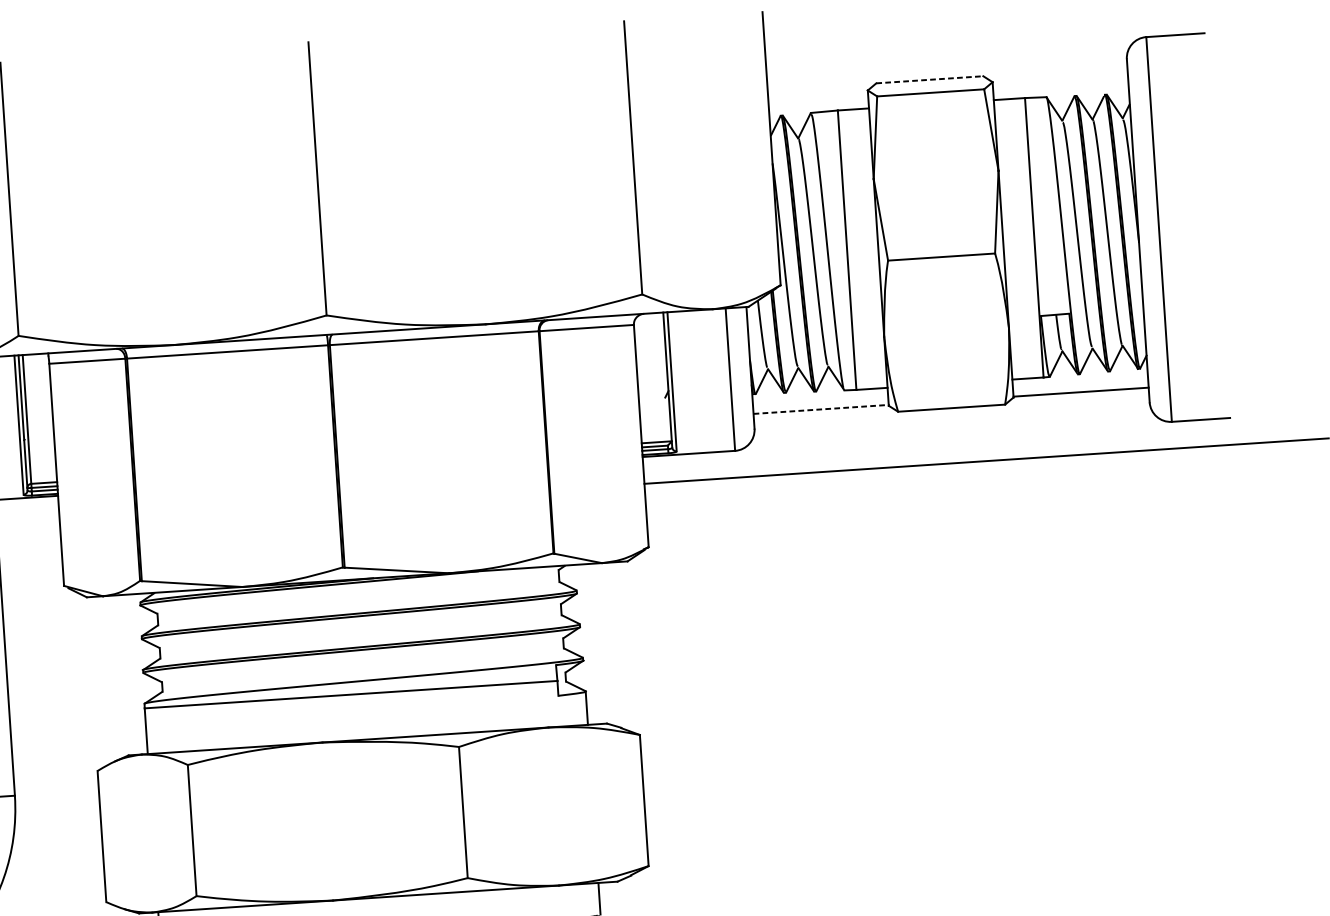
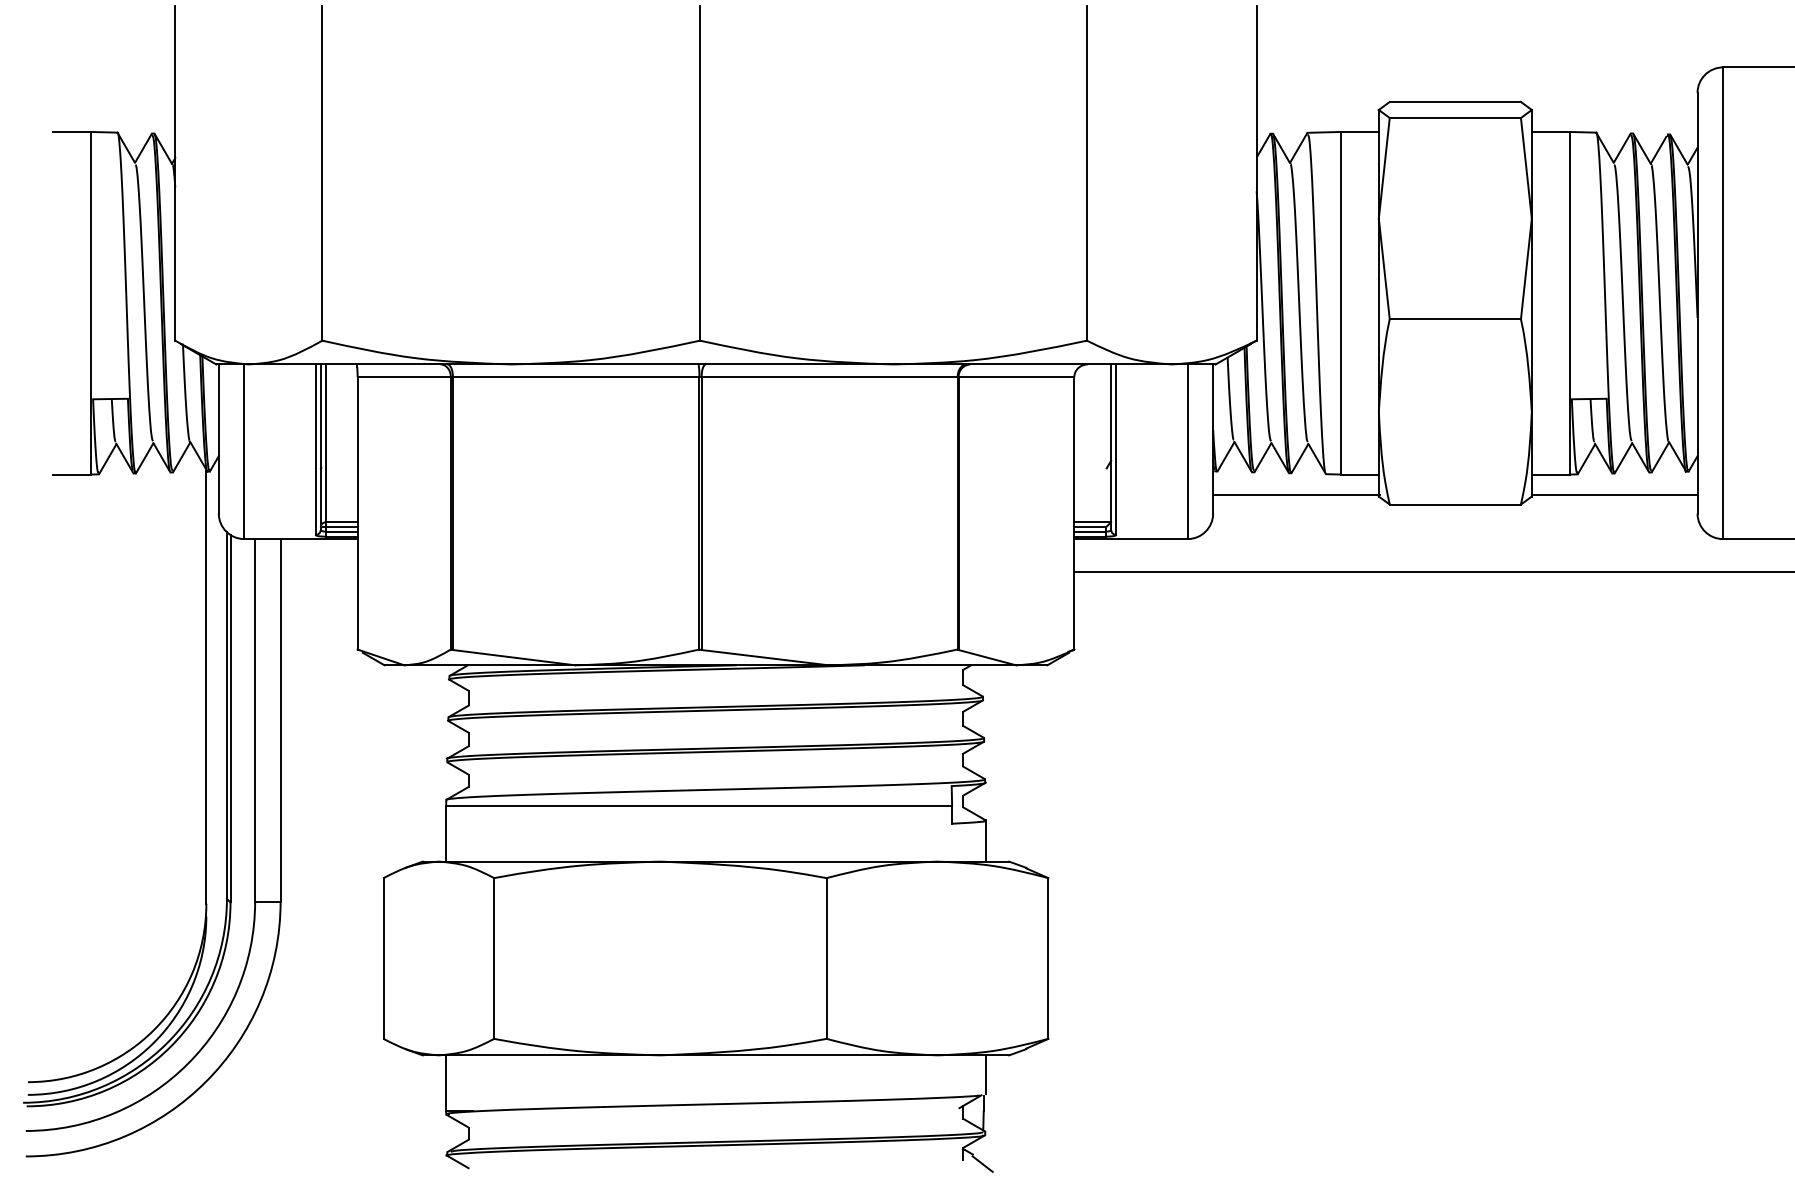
line: (929, 79) -> (1455, 101), dashed -> solid
line: (822, 409) -> (1297, 495), dashed -> solid

